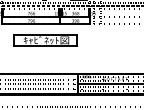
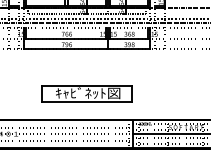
part: (45, 40) -> (86, 93), moved

